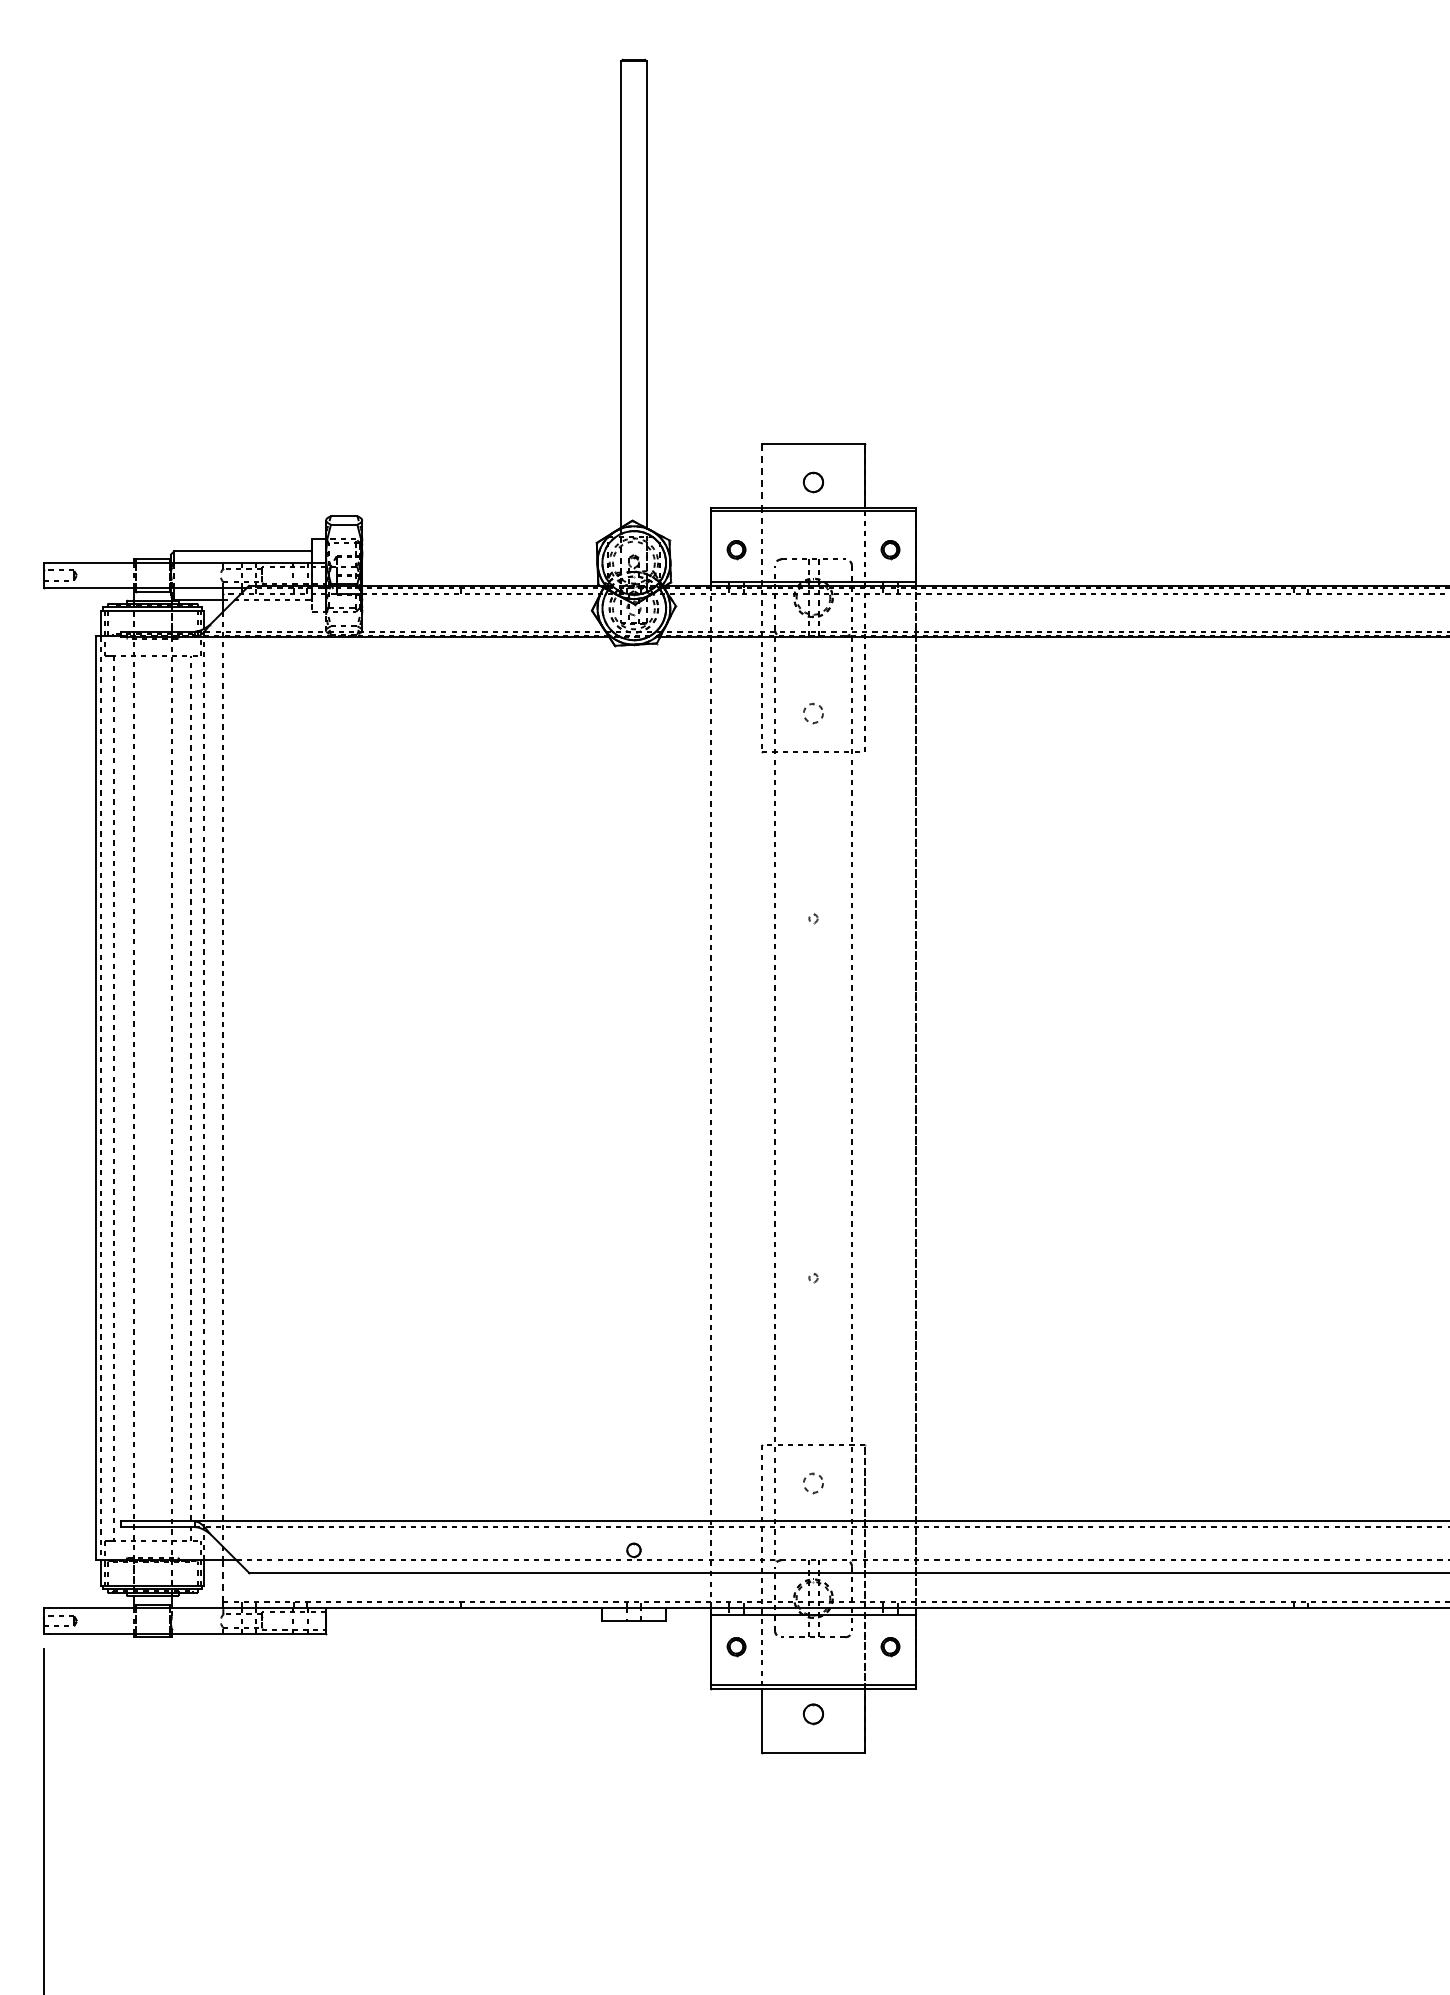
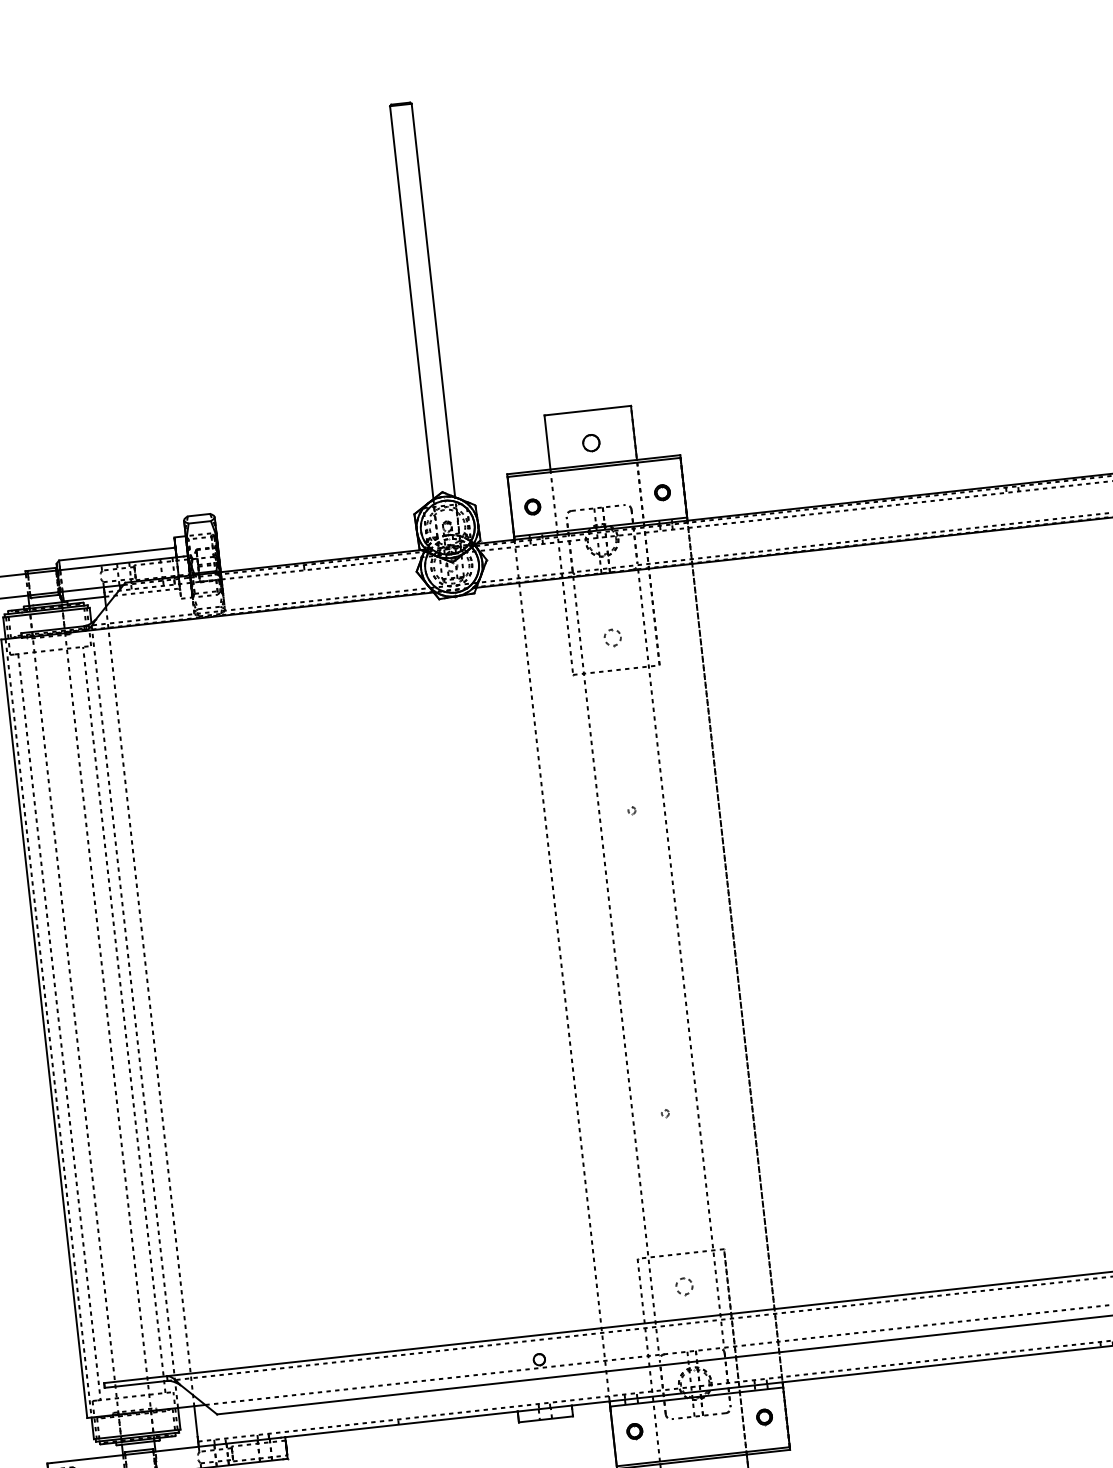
line: (762, 476) -> (547, 442), dashed -> solid
line: (223, 1577) -> (196, 1420), dashed -> solid

